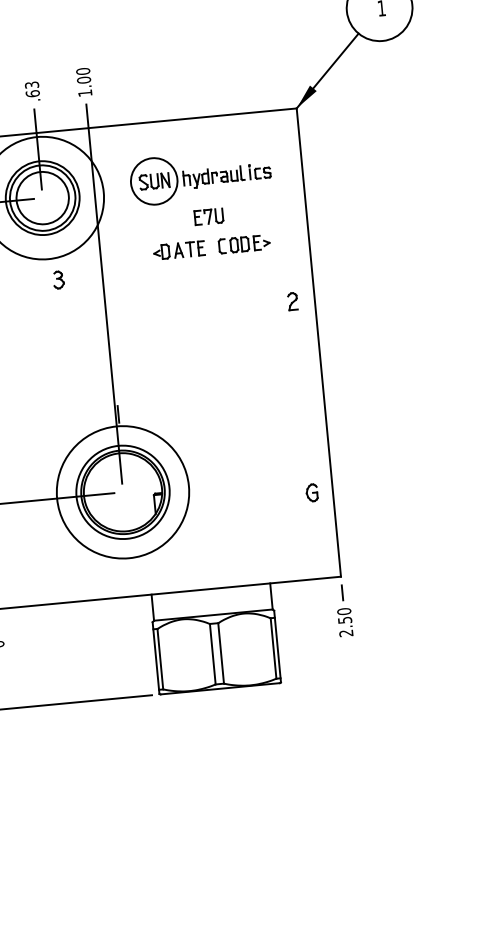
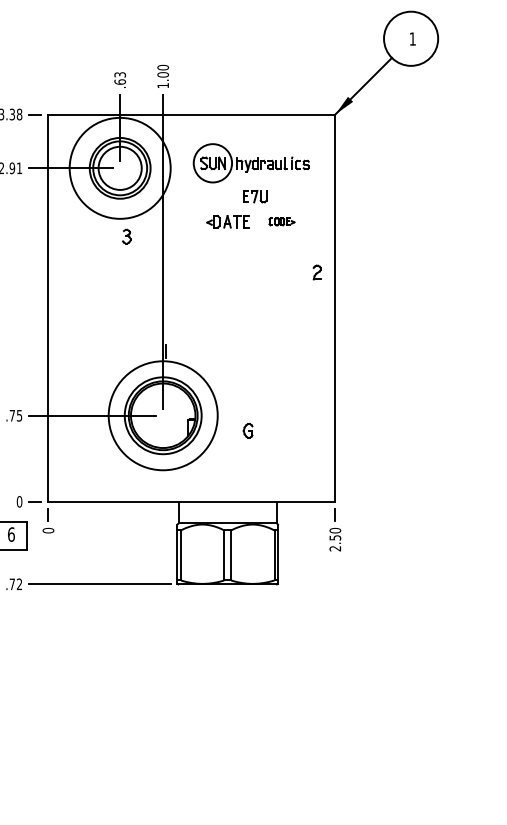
part: (243, 243) -> (281, 221), size x0.6
part: (311, 492) -> (247, 430), moved

